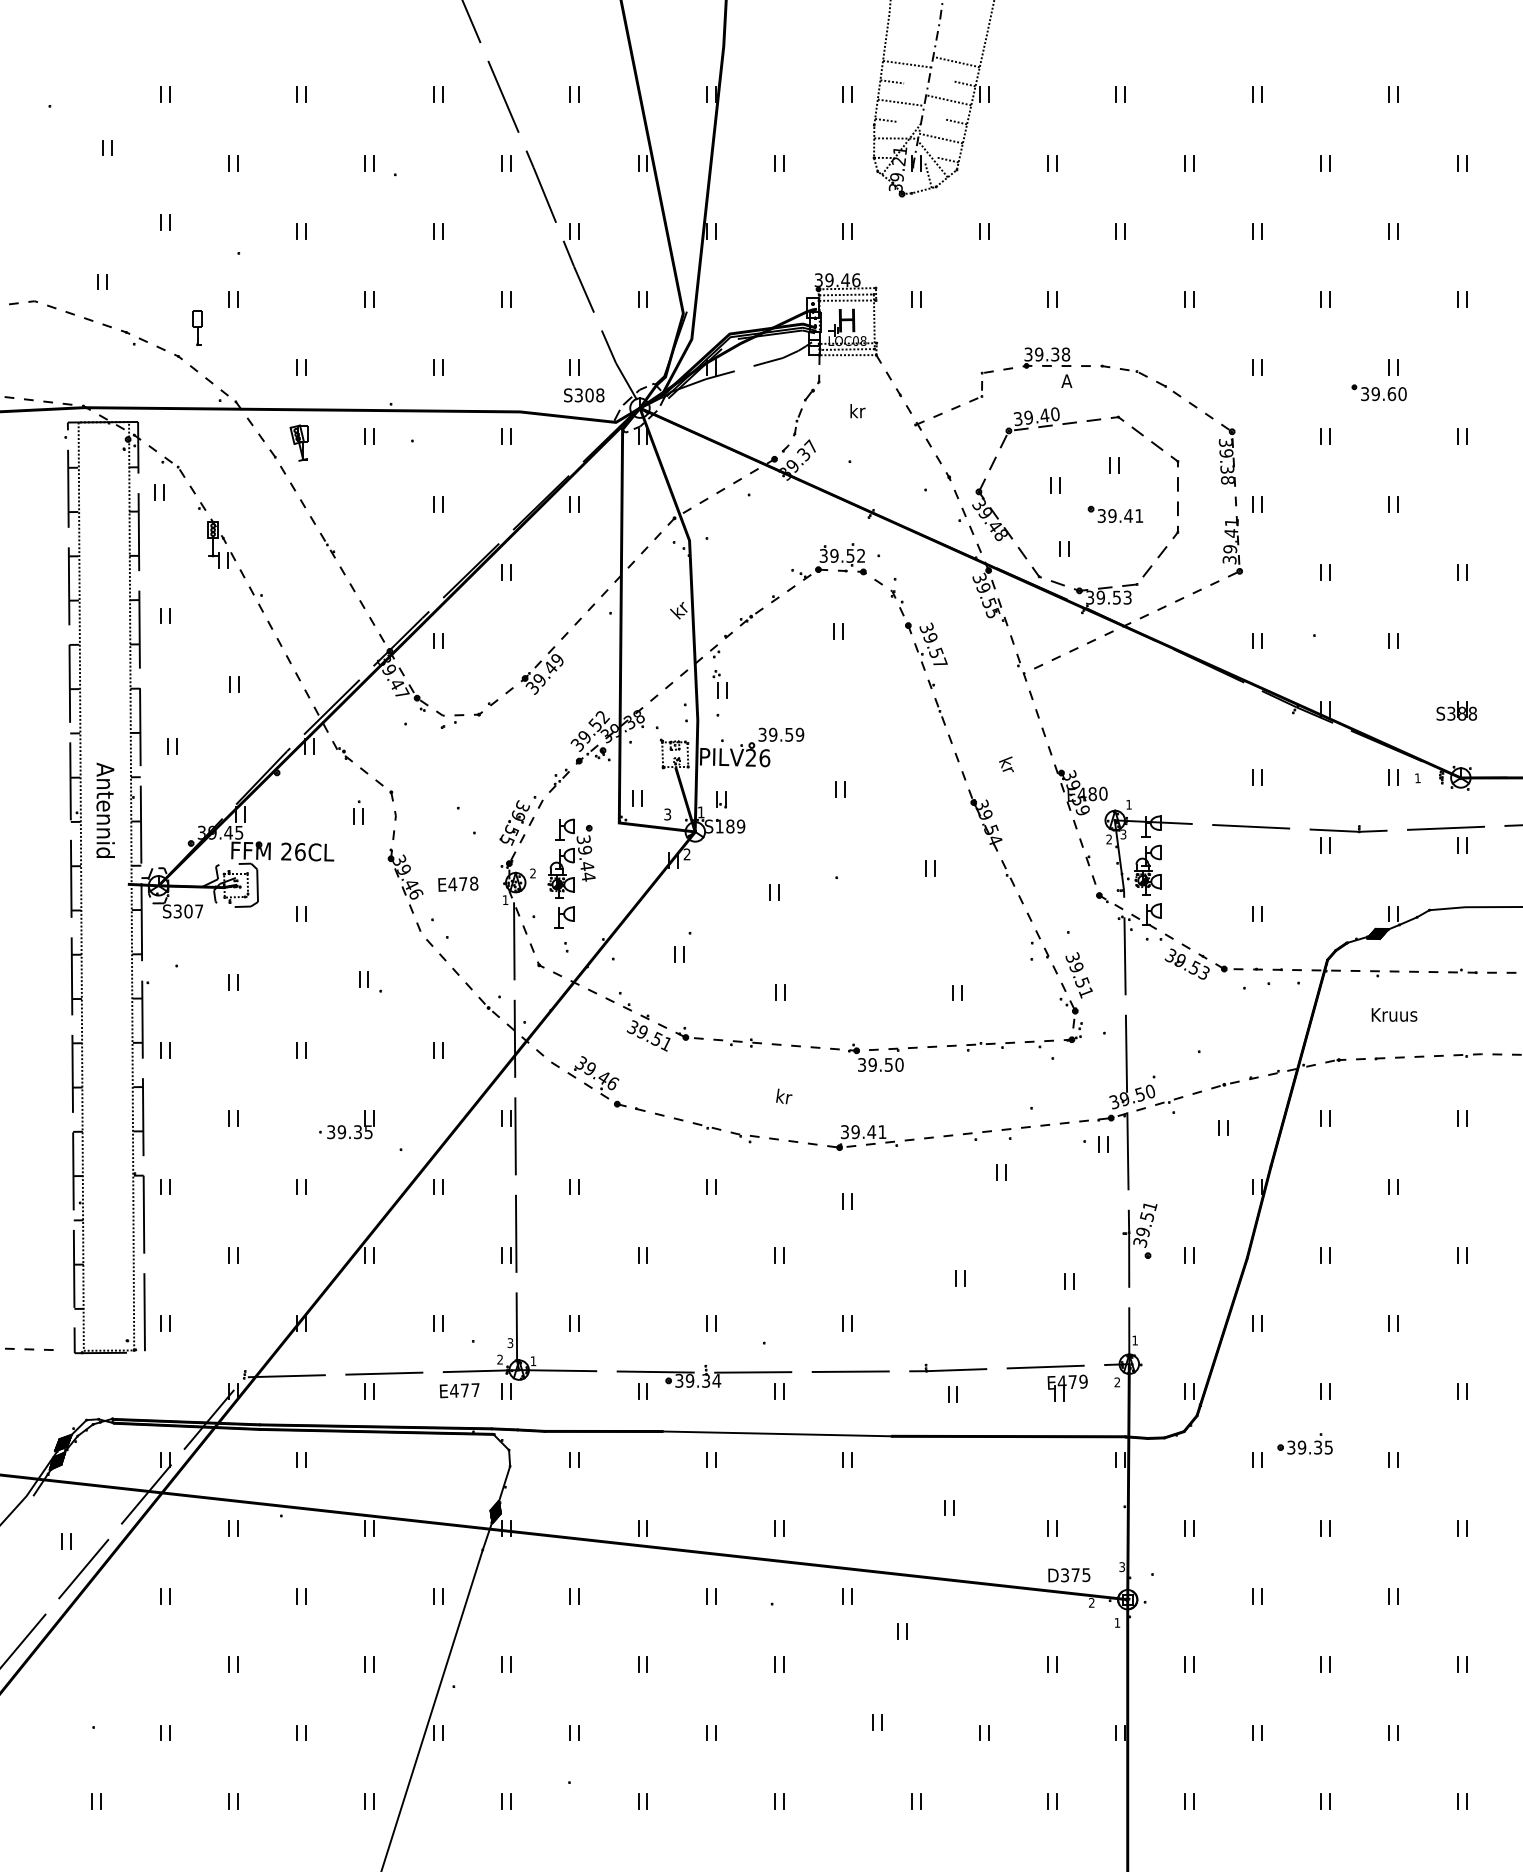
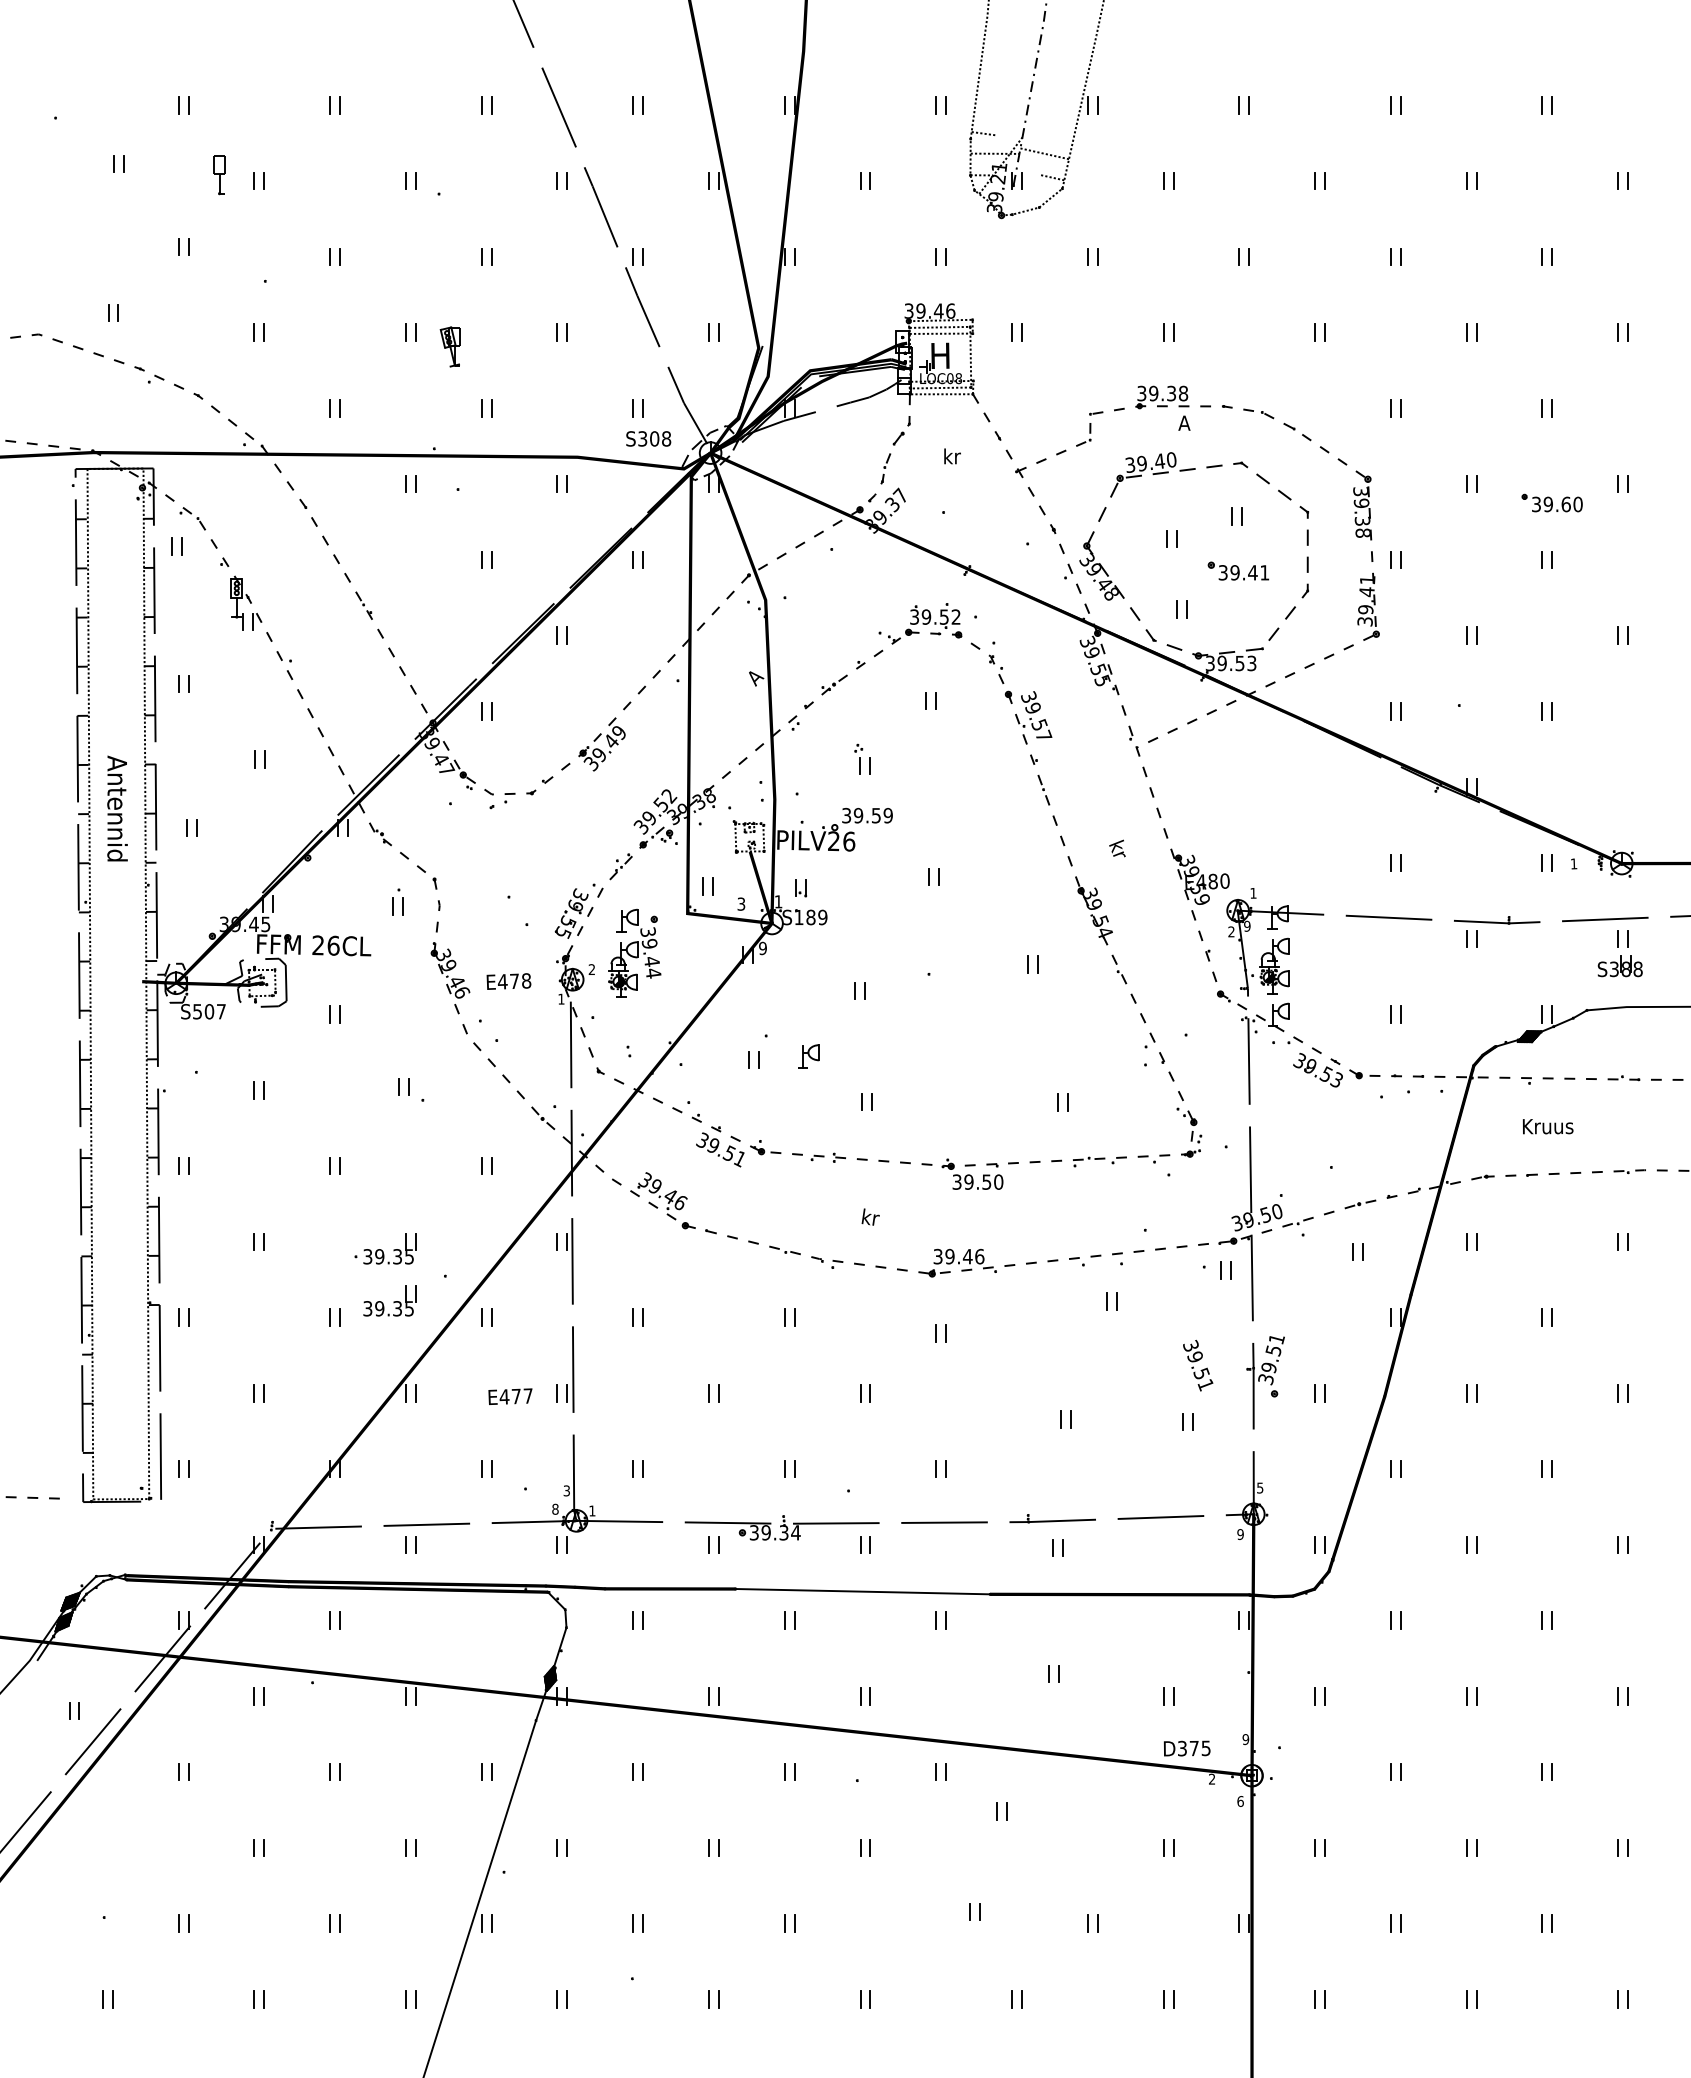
line: (956, 61) -> (1061, 68), removed
line: (907, 63) -> (1007, 70), removed
line: (892, 81) -> (990, 90), removed
line: (964, 83) -> (1070, 92), removed
line: (948, 99) -> (1053, 110), removed
line: (901, 102) -> (1000, 113), removed
line: (956, 122) -> (1061, 135), removed
line: (932, 158) -> (1035, 176), removed
line: (928, 175) -> (1030, 194), removed
part: (197, 328) -> (219, 175), moved
part: (1378, 392) -> (1551, 502), moved
part: (298, 442) -> (449, 346), moved
text: (679, 610) -> (754, 677), kr -> A
part: (720, 683) -> (862, 758), moved
part: (1456, 711) -> (1619, 966), moved
text: (105, 810) -> (117, 808), moved
text: (1123, 834) -> (1247, 926), 3 -> 9
text: (686, 854) -> (762, 948), 2 -> 9
text: (177, 911) -> (197, 1011), S307 -> S507
part: (564, 917) -> (808, 1056), moved
text: (1079, 975) -> (1198, 1365), moved
text: (882, 1131) -> (979, 1256), 39.41 -> 39.46
part: (350, 1171) -> (389, 1300), added
text: (1135, 1340) -> (1260, 1487), 1 -> 5
text: (500, 1358) -> (555, 1508), 2 -> 8
text: (1117, 1382) -> (1240, 1534), 2 -> 9
part: (1067, 1387) -> (1185, 1540), removed
text: (459, 1390) -> (510, 1396), moved
part: (1304, 1443) -> (1448, 1602), removed
text: (1121, 1567) -> (1245, 1739), 3 -> 9
text: (1117, 1622) -> (1240, 1801), 1 -> 6

